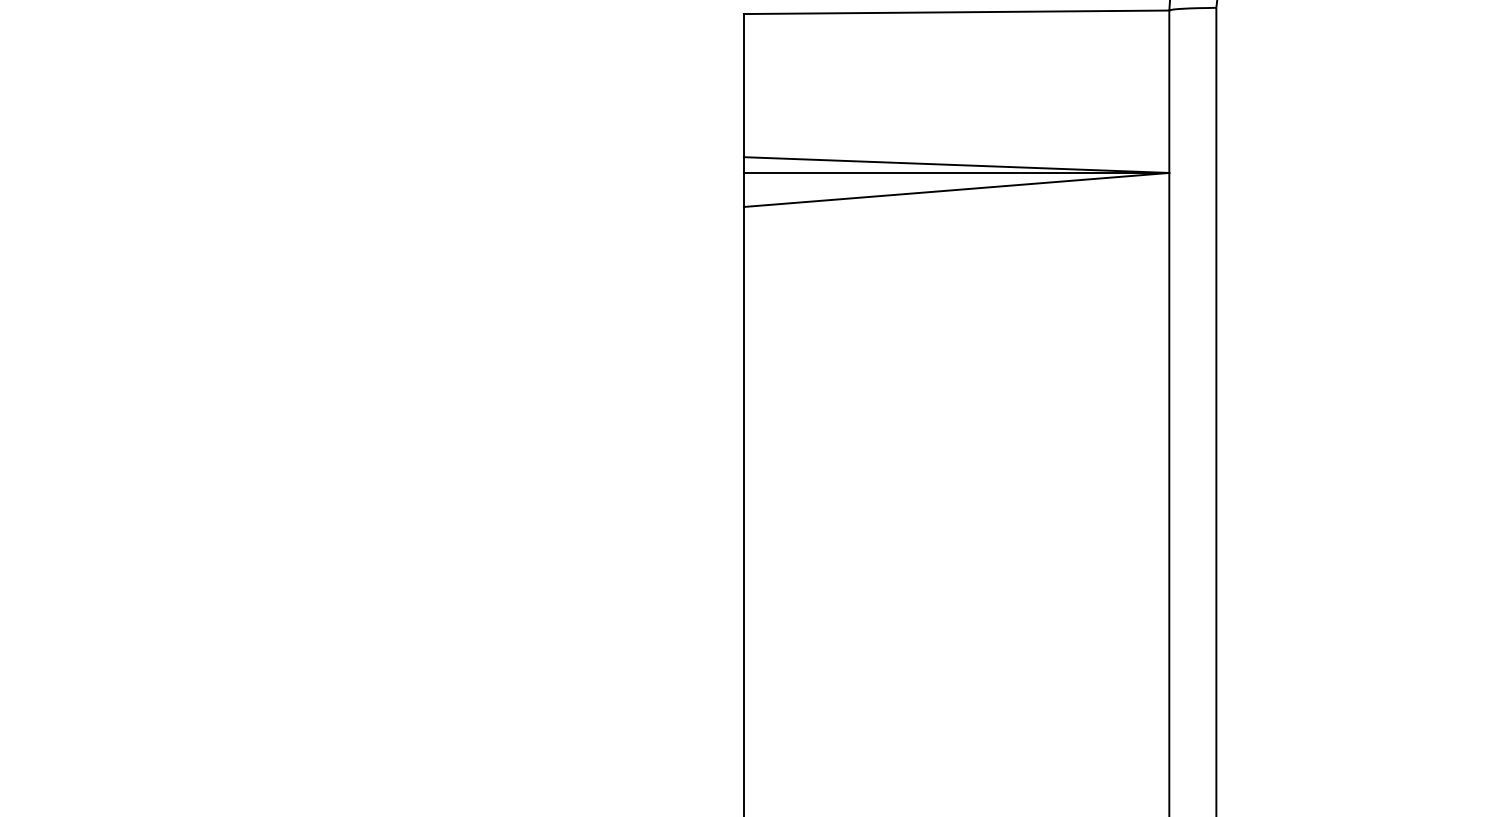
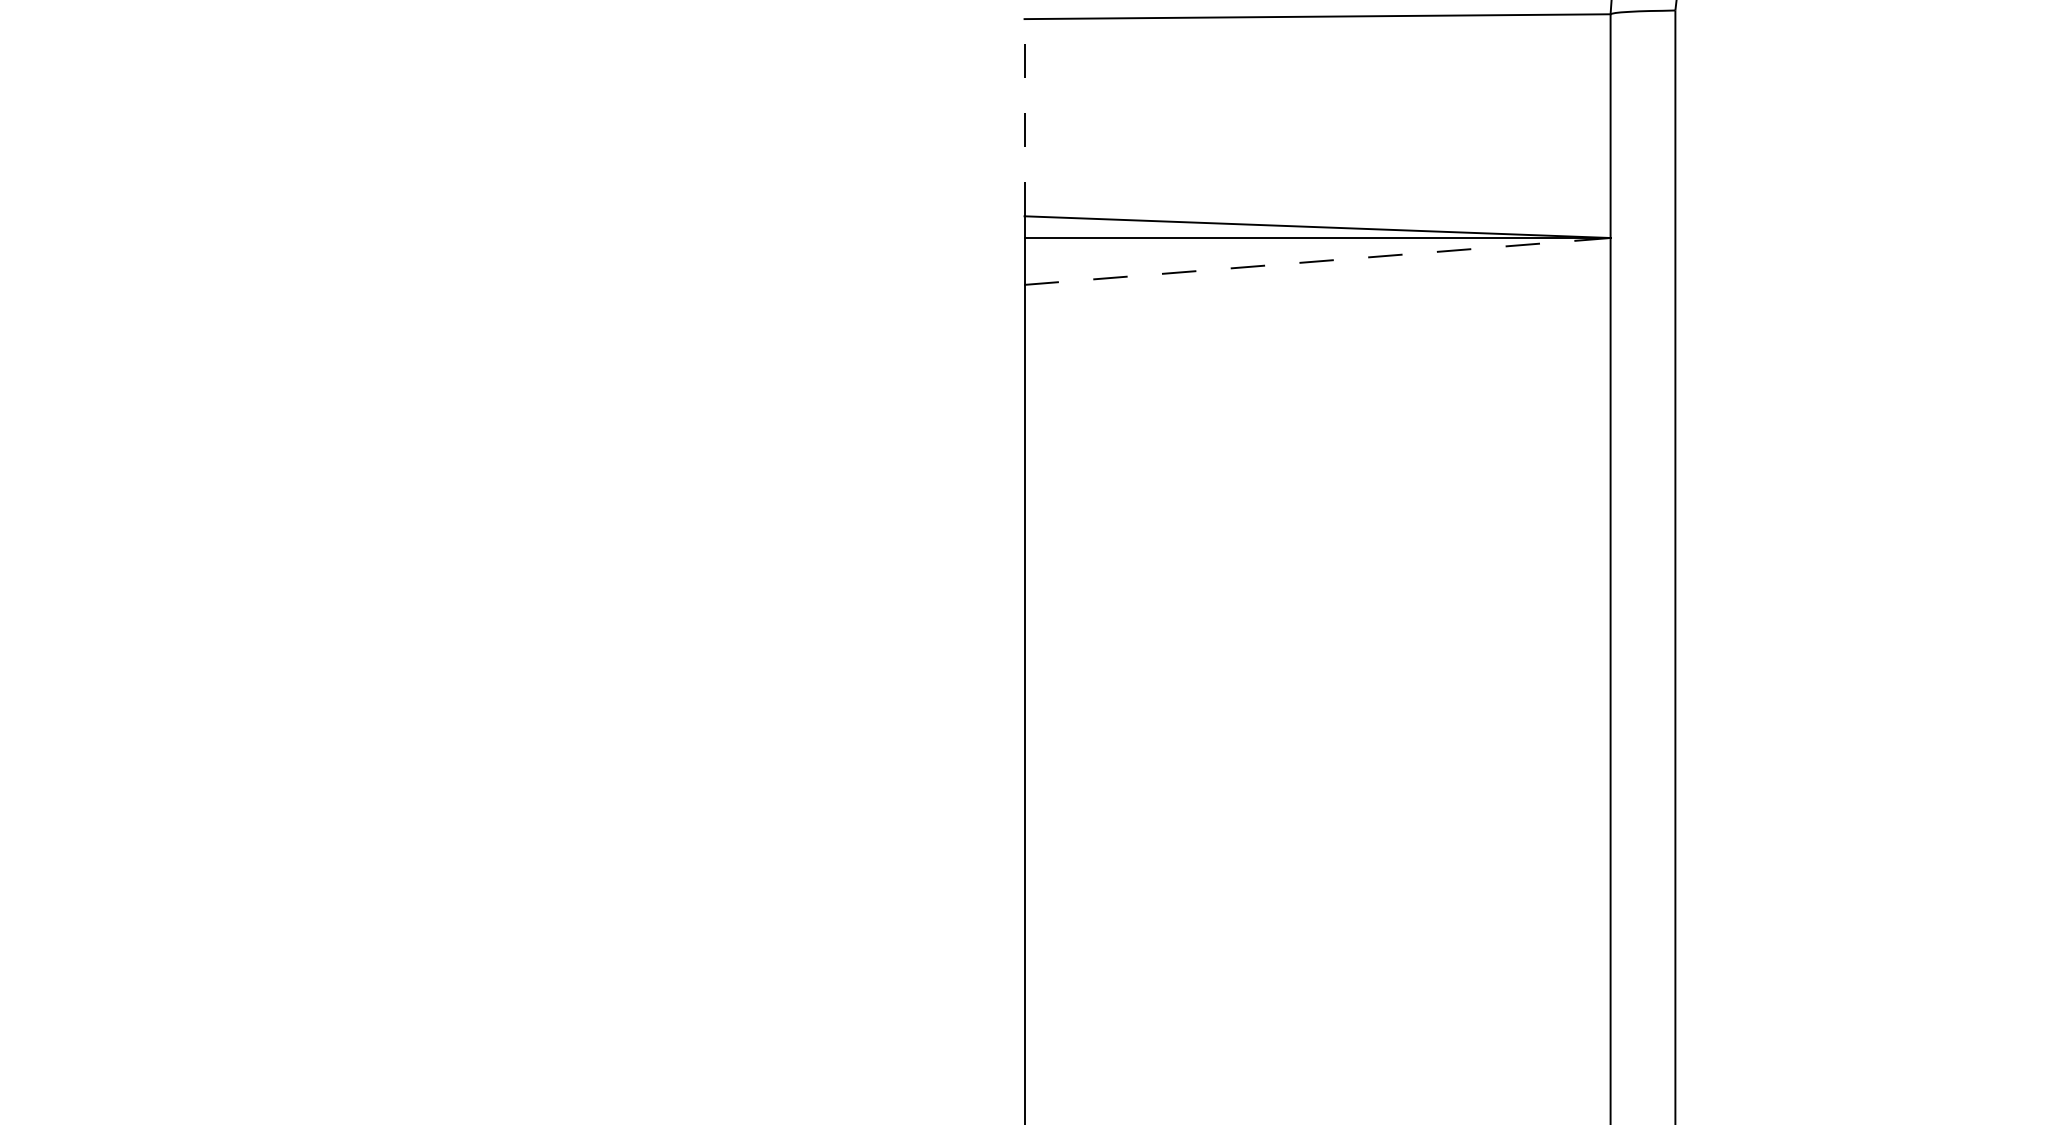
line: (743, 85) -> (1023, 117), solid -> dashed
line: (957, 189) -> (1318, 260), solid -> dashed

